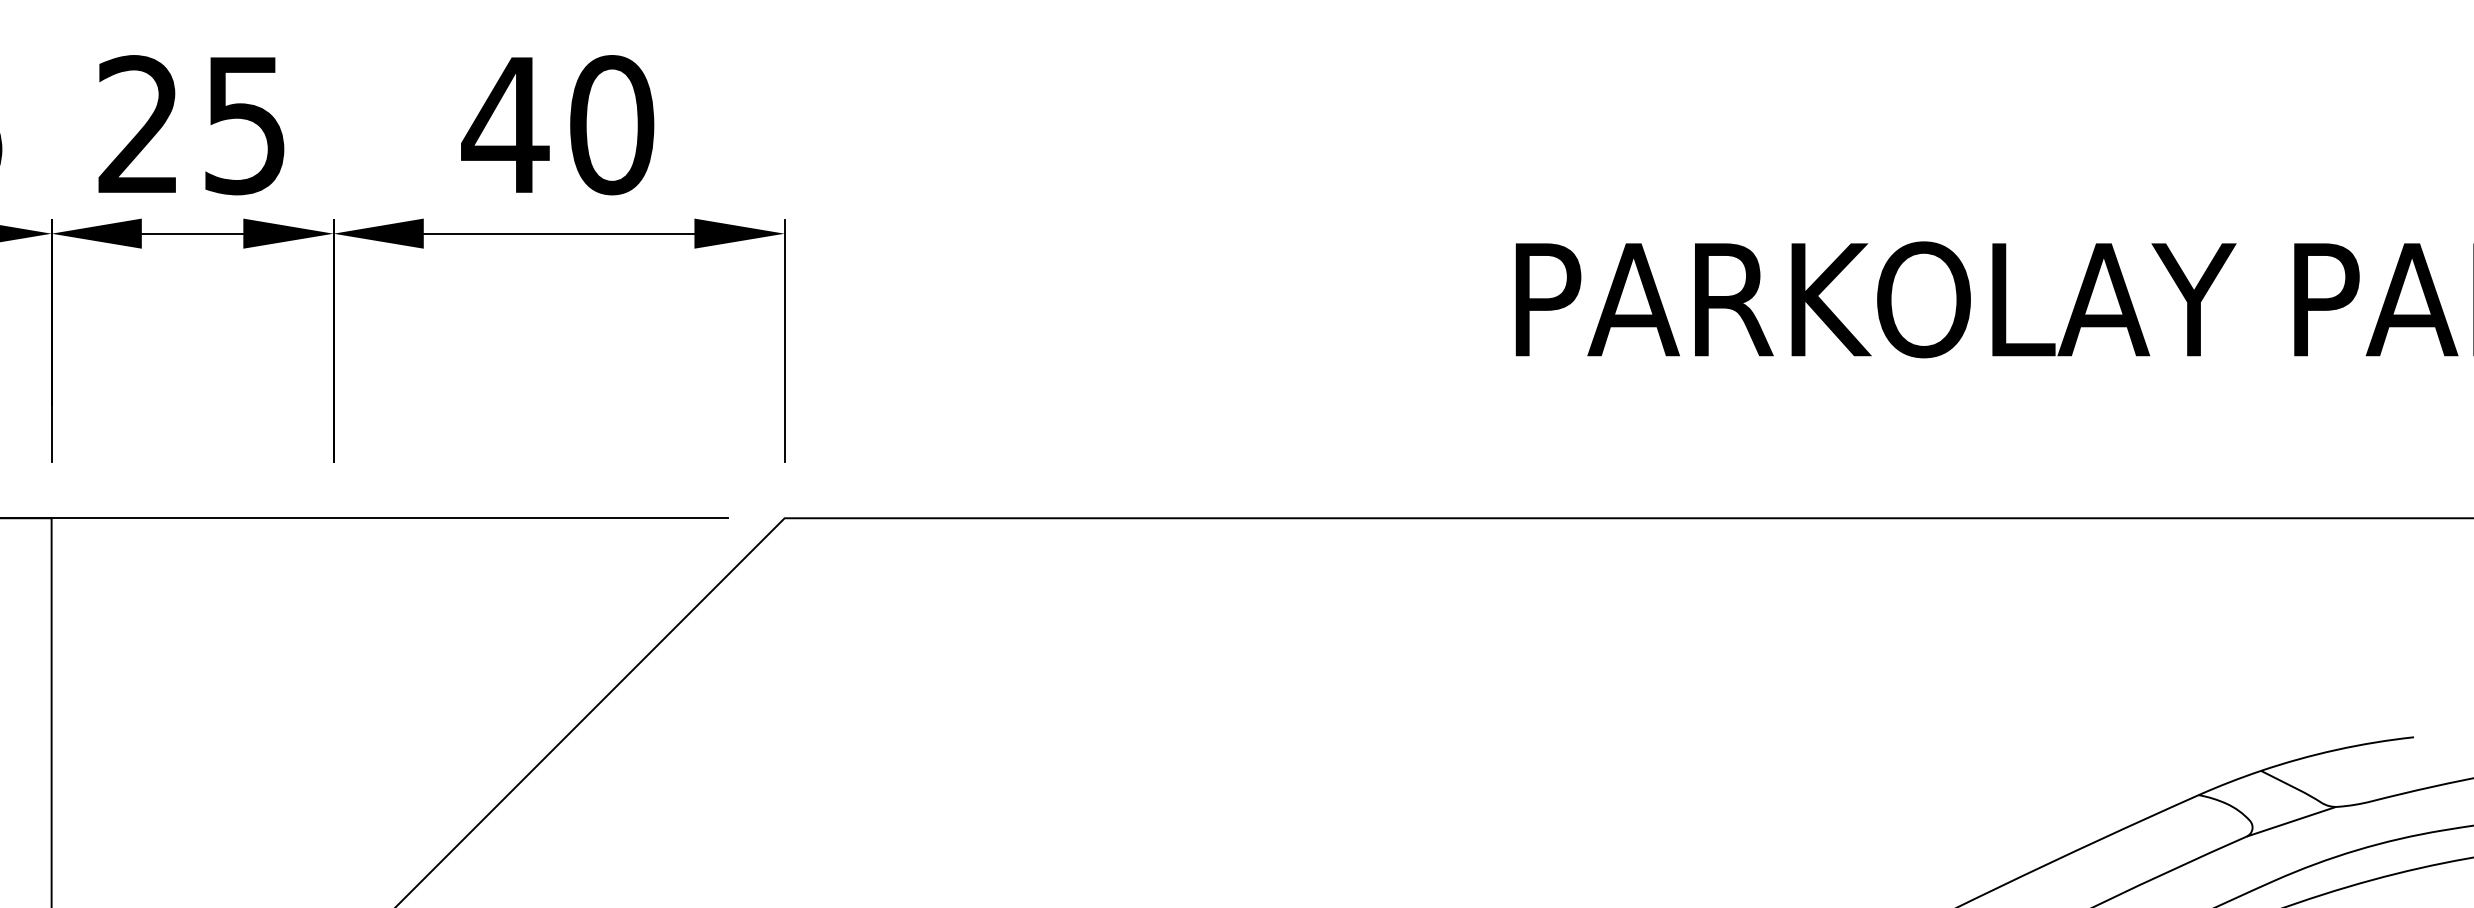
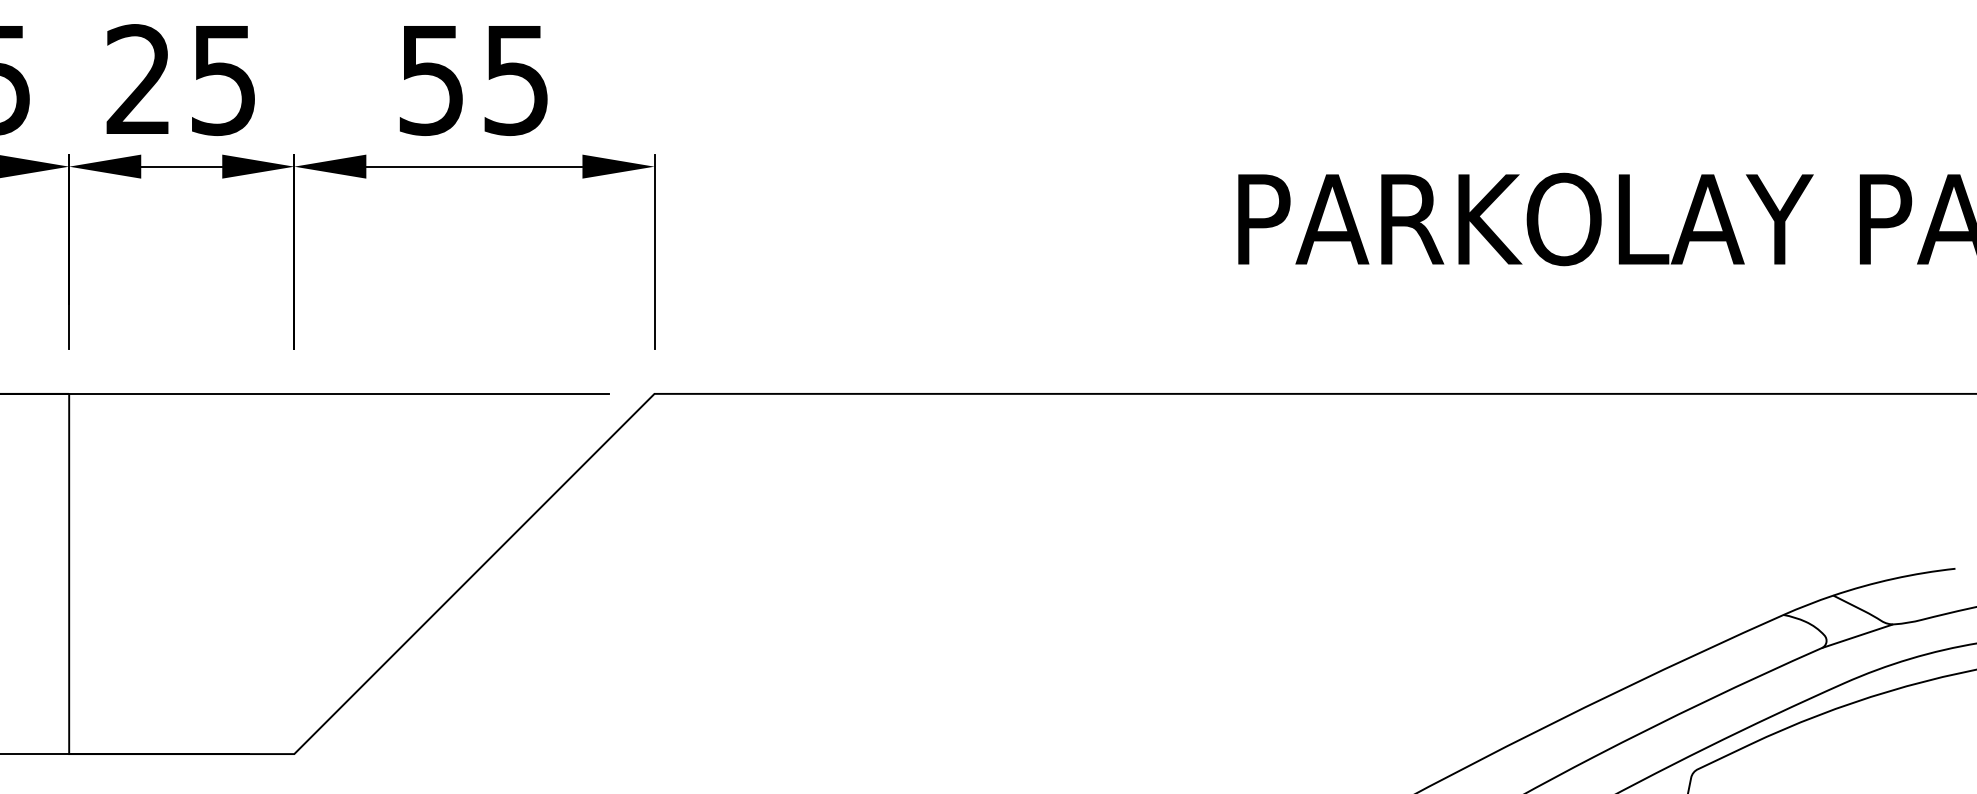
text: (557, 124) -> (473, 79), 40 -> 55

